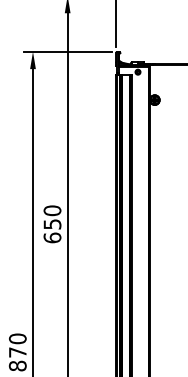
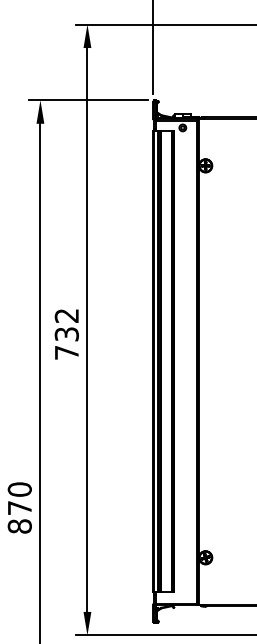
text: (52, 223) -> (66, 333), 650 -> 732

